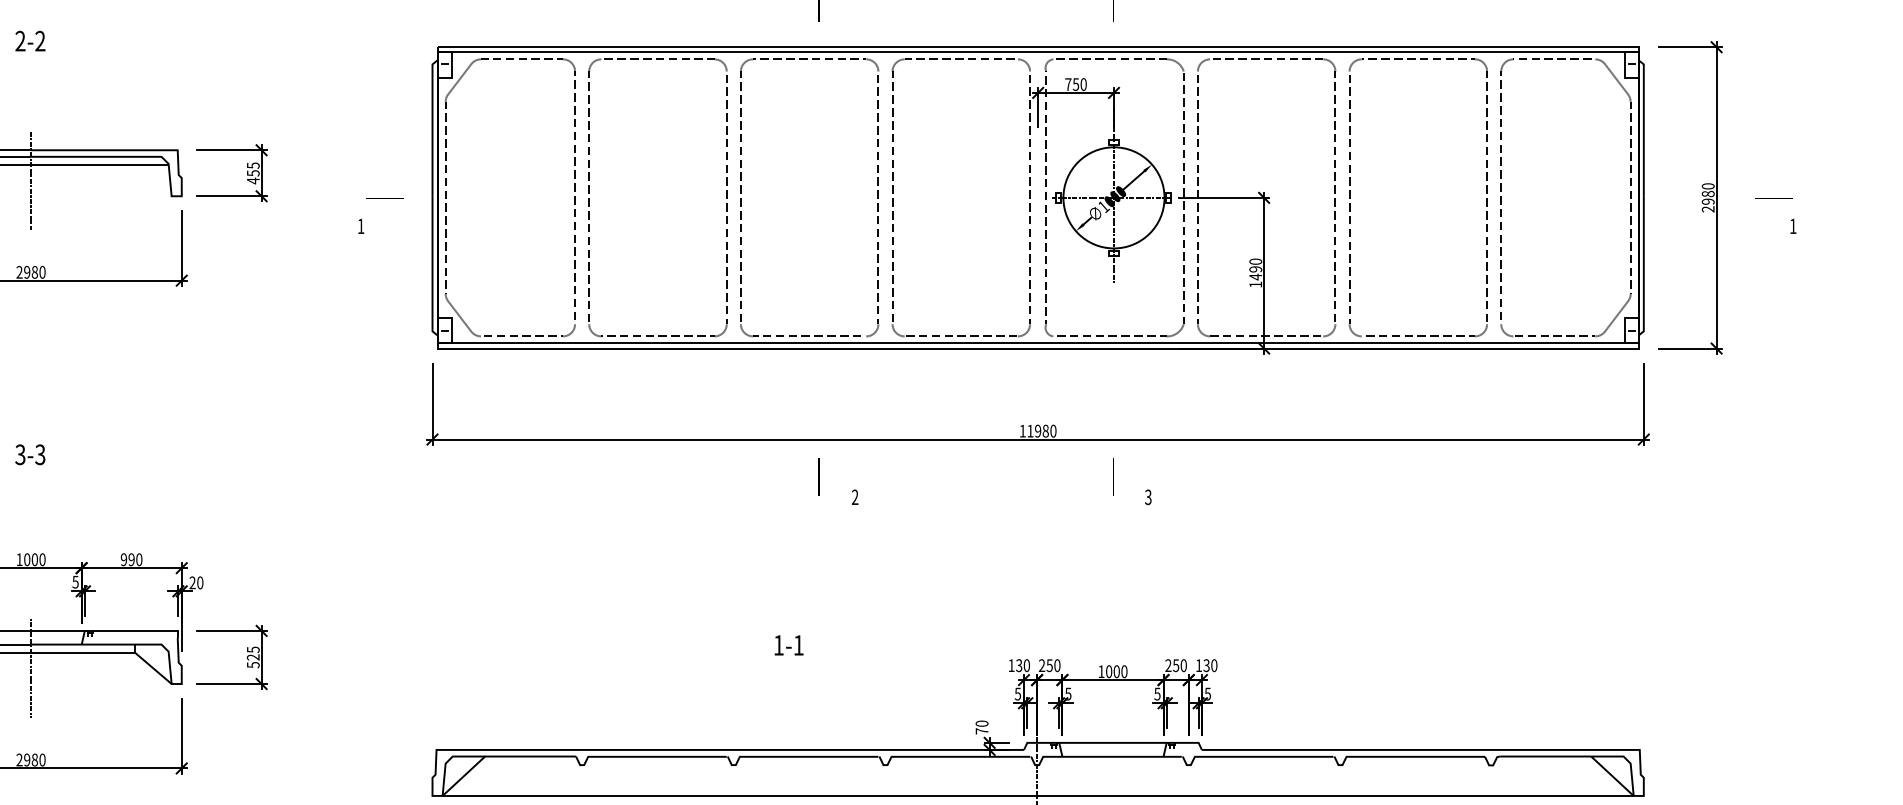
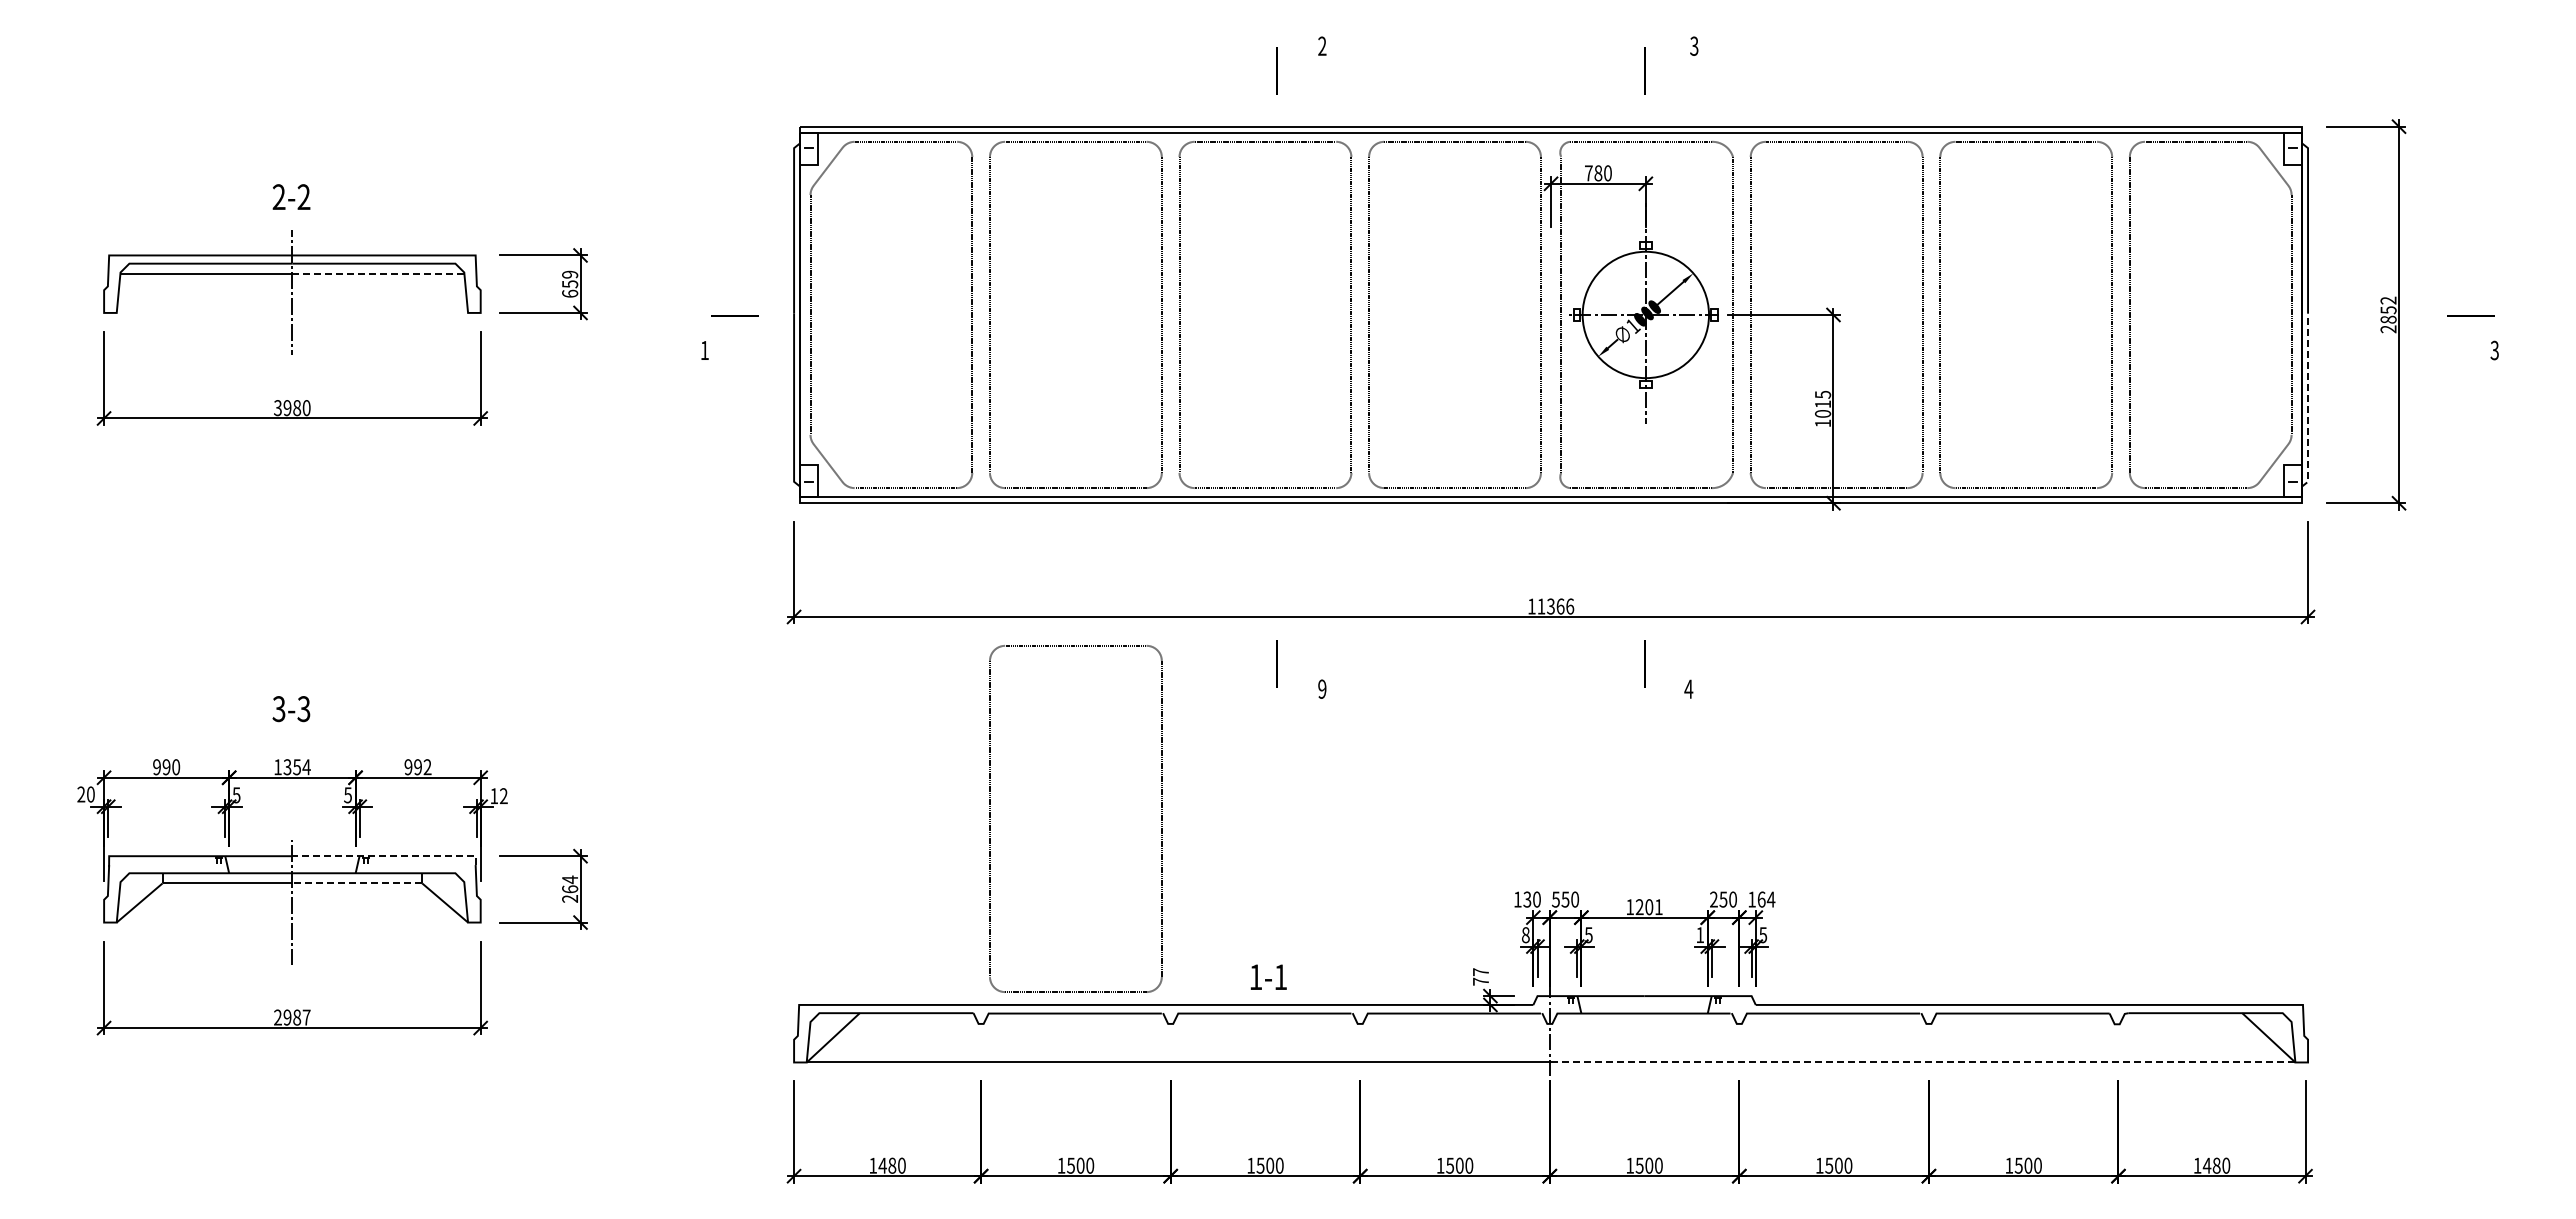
text: (30, 40) -> (291, 196), moved
text: (1076, 84) -> (1598, 173), 750 -> 780
line: (99, 164) -> (378, 273), solid -> dashed
text: (253, 173) -> (570, 284), 455 -> 659
text: (1708, 193) -> (2388, 309), 2980 -> 2852
text: (1793, 226) -> (2494, 350), 1 -> 3
line: (1644, 267) -> (2308, 402), solid -> dashed
text: (1256, 269) -> (1823, 404), 1490 -> 1015
text: (19, 272) -> (277, 408), 2980 -> 3980
text: (1045, 431) -> (1560, 606), 11980 -> 11366
text: (30, 455) -> (291, 709), moved
text: (1148, 496) -> (1688, 688), 3 -> 4
text: (855, 497) -> (1322, 689), 2 -> 9
text: (34, 559) -> (296, 767), 1000 -> 1354
text: (139, 559) -> (427, 767), 990 -> 992
text: (196, 583) -> (498, 796), 20 -> 12
part: (589, 599) -> (990, 817), added
line: (108, 631) -> (389, 856), solid -> dashed
text: (788, 644) -> (1268, 976), moved
line: (83, 652) -> (357, 883), solid -> dashed
text: (253, 656) -> (570, 888), 525 -> 264
text: (1041, 665) -> (1555, 899), 250 -> 550
text: (1210, 665) -> (1766, 899), 130 -> 164
text: (1116, 671) -> (1648, 907), 1000 -> 1201
text: (1017, 694) -> (1525, 935), 5 -> 8
text: (1157, 694) -> (1700, 935), 5 -> 1
text: (981, 723) -> (1480, 972), 70 -> 77
text: (42, 759) -> (306, 1017), 2980 -> 2987
line: (1335, 795) -> (1922, 1062), solid -> dashed

